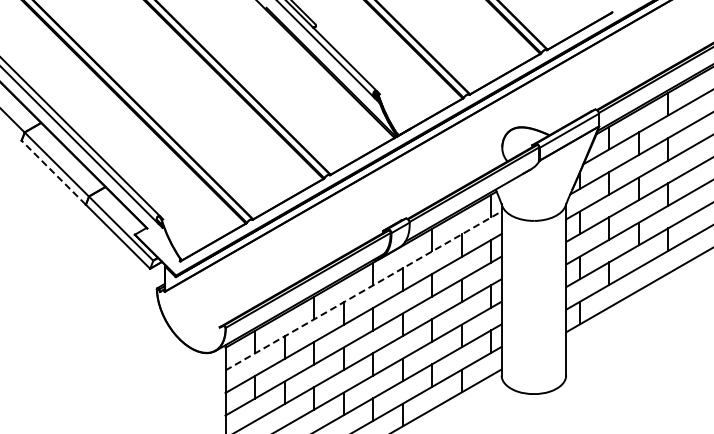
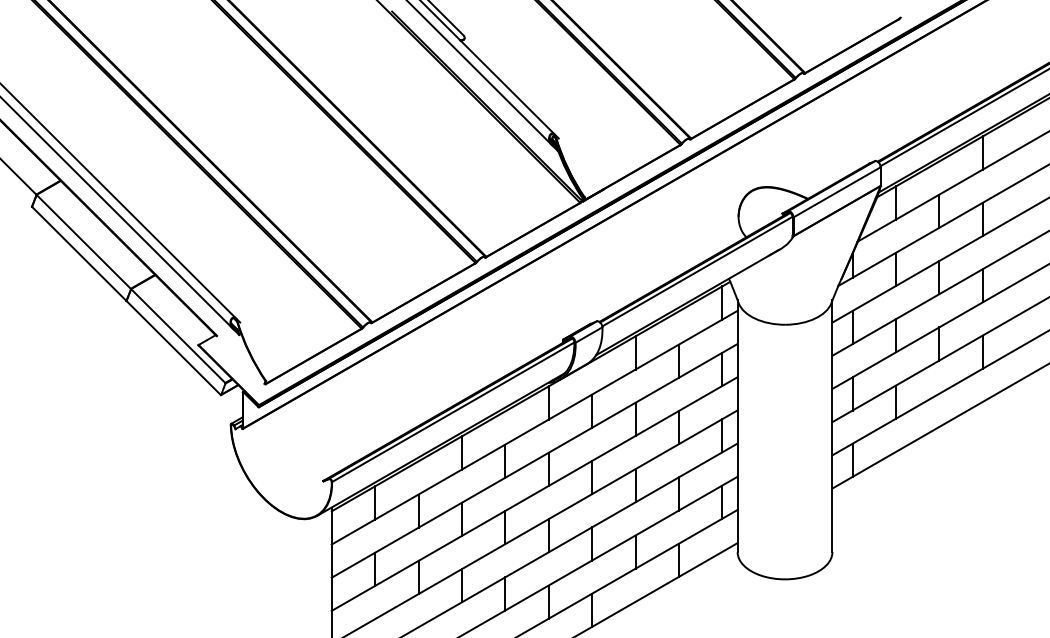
line: (53, 172) -> (78, 253), dashed -> solid
line: (364, 290) -> (536, 427), dashed -> solid

